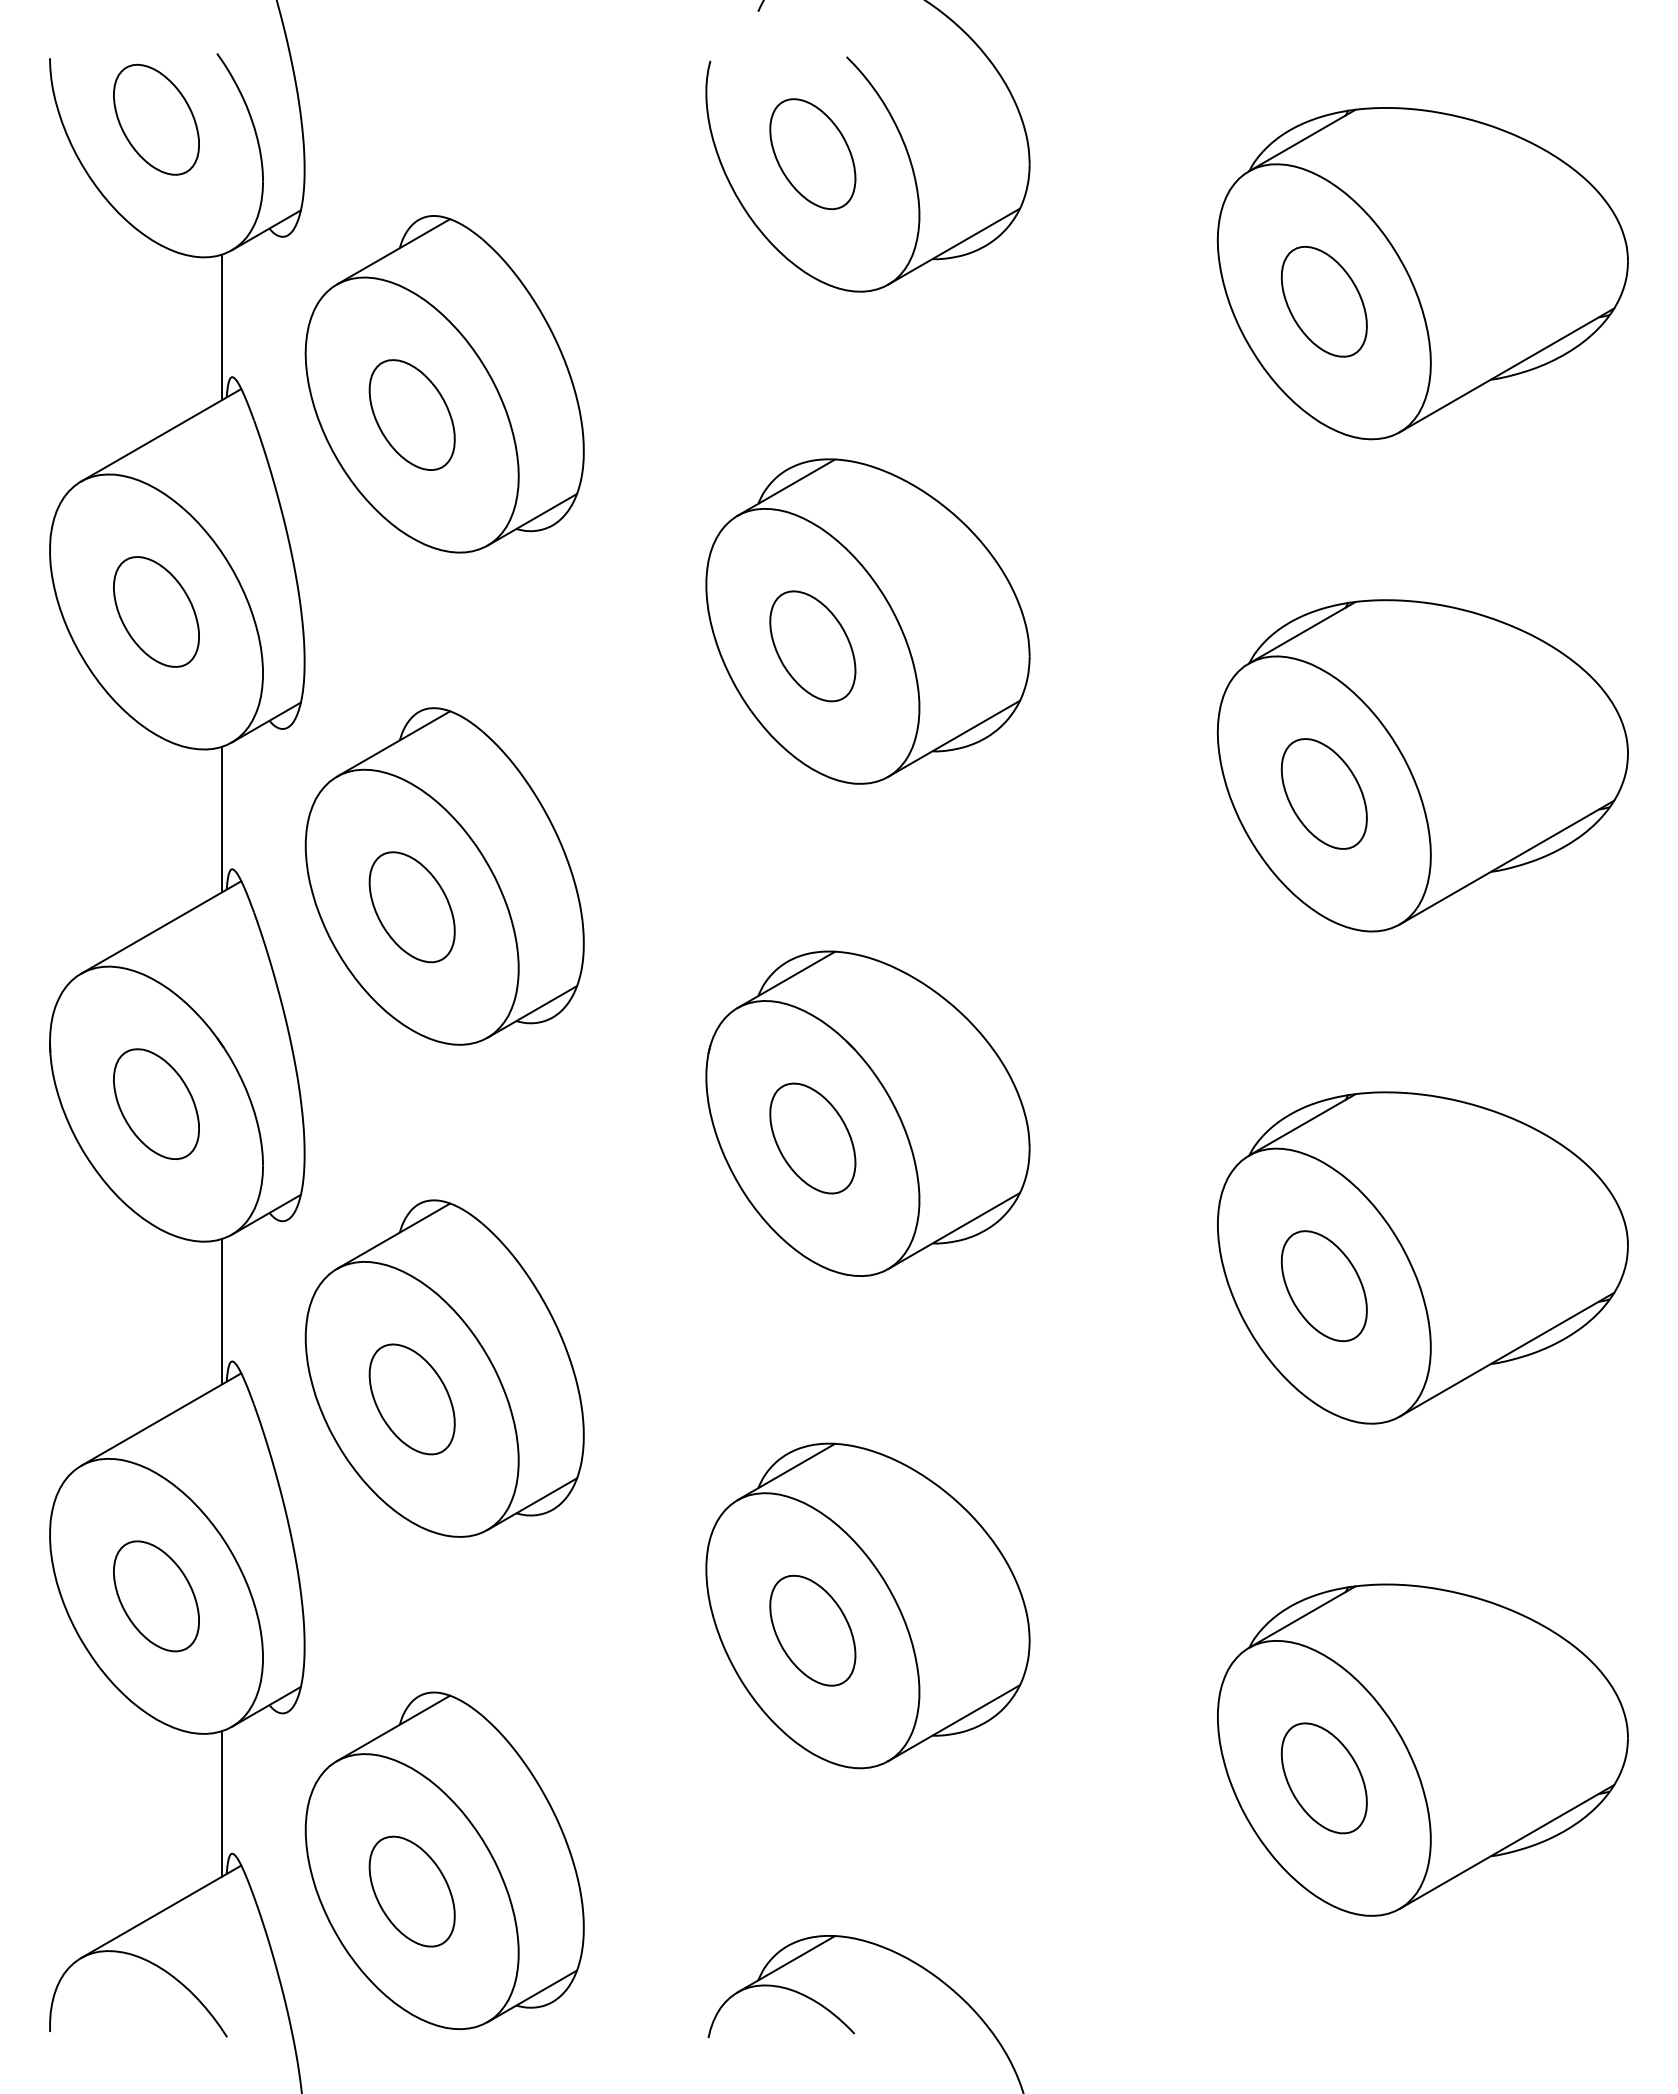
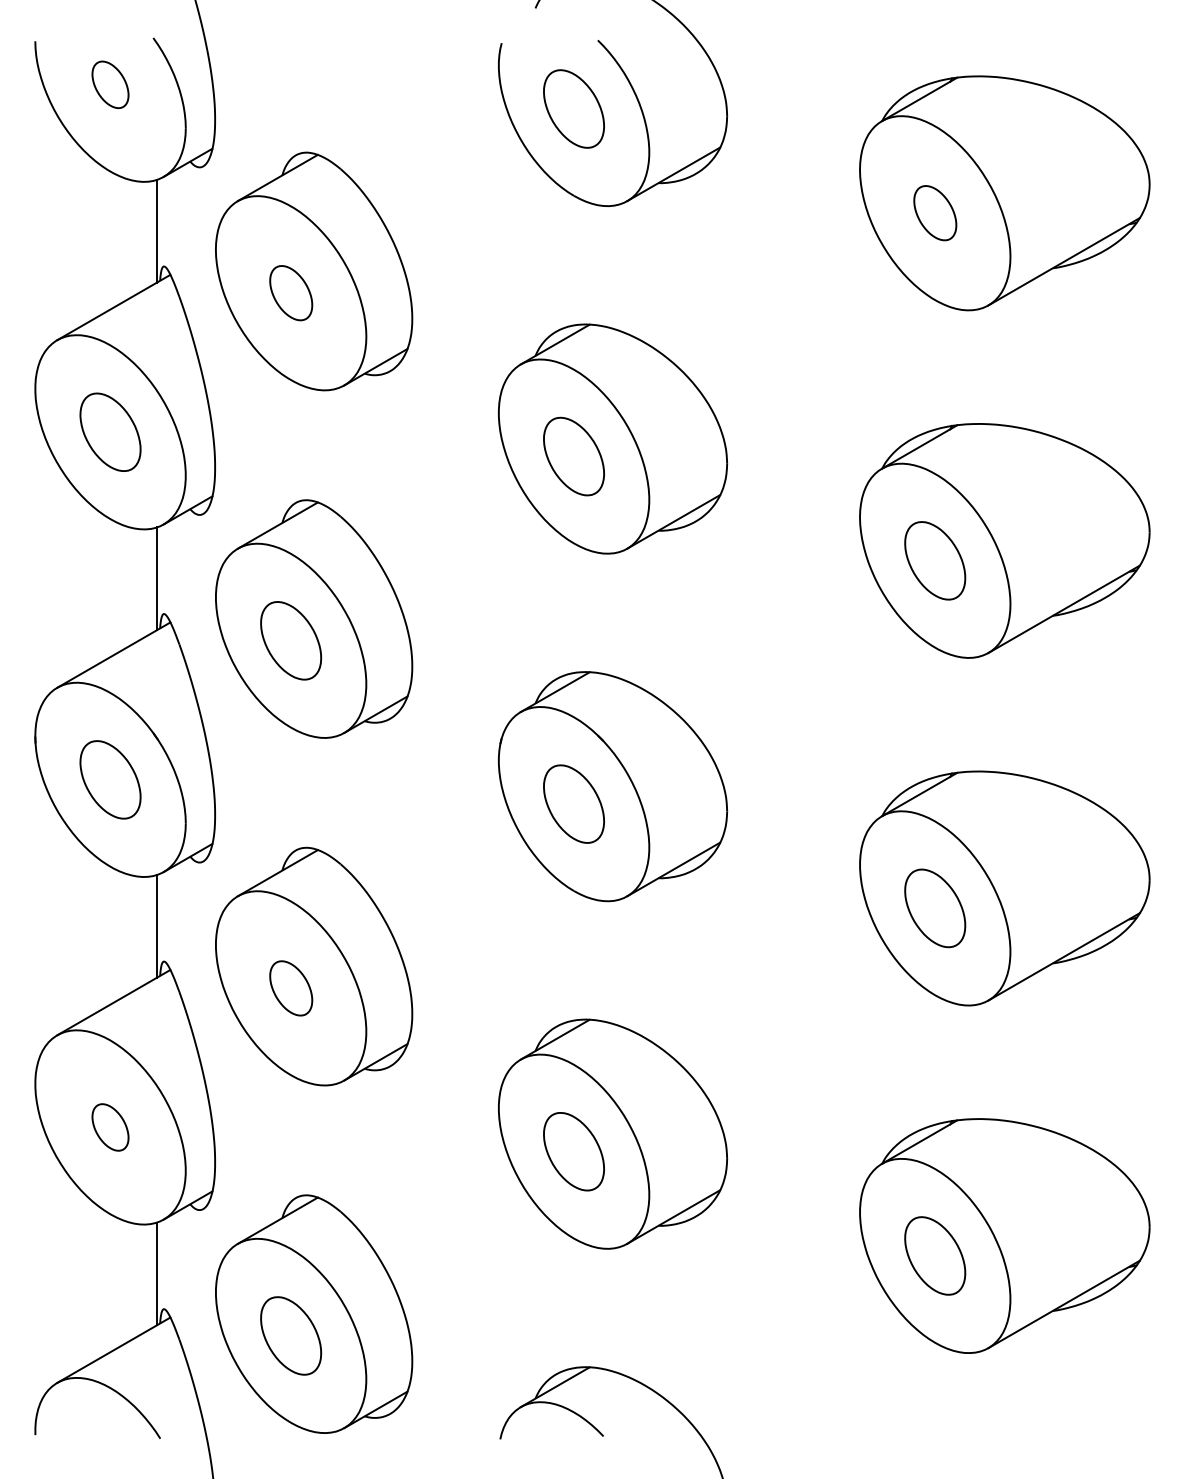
part: (156, 119) -> (110, 84), size x0.6
part: (1324, 300) -> (935, 212), size x0.7
part: (412, 414) -> (291, 292), size x0.7
part: (412, 1399) -> (291, 988), size x0.7
part: (156, 1596) -> (110, 1127), size x0.6

